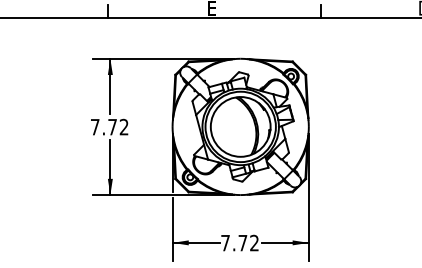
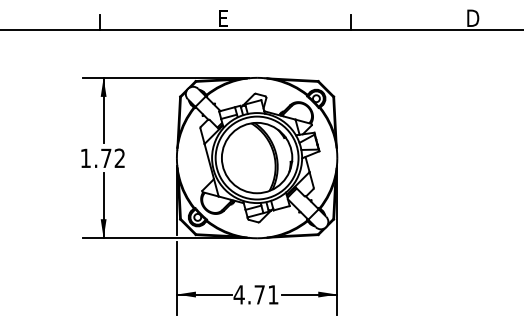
text: (94, 126) -> (85, 157), 7.72 -> 1.72
text: (239, 242) -> (255, 294), 7.72 -> 4.71

